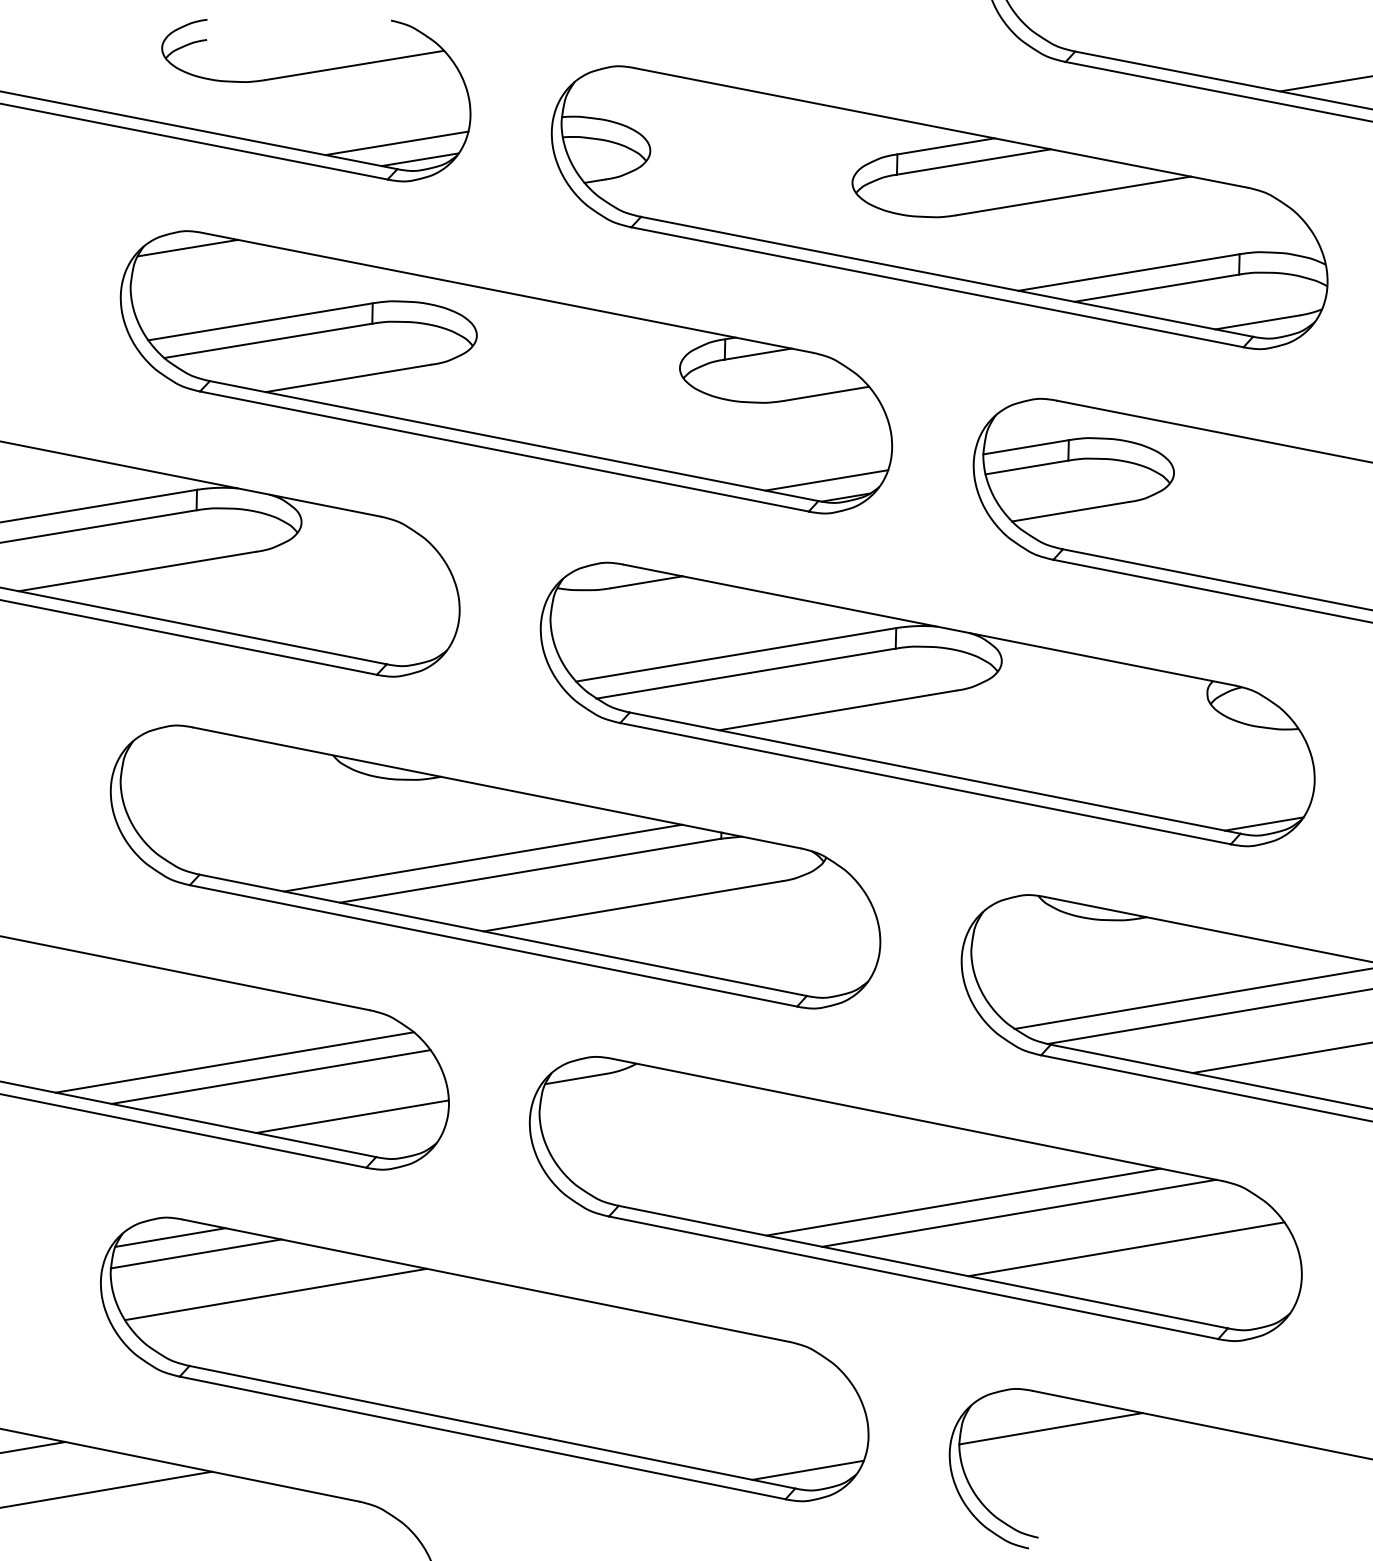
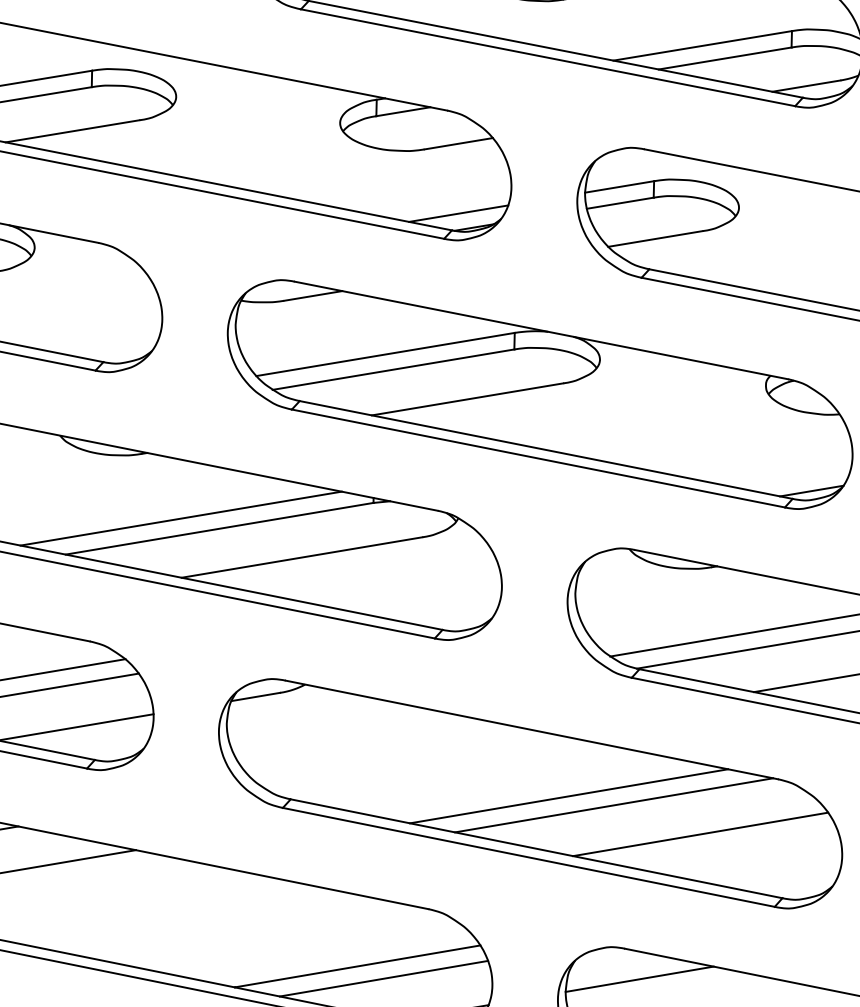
line: (701, 1412) -> (357, 966), added
line: (734, 1428) -> (384, 979), added

